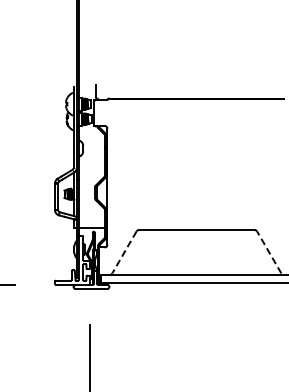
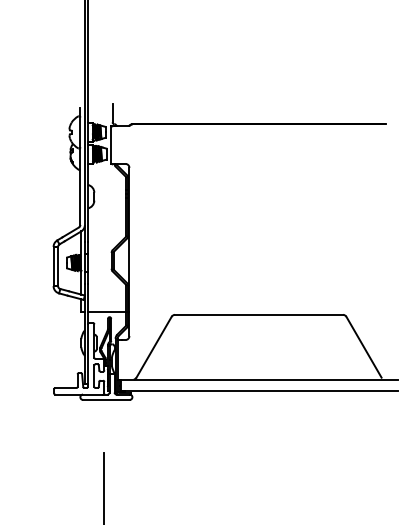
line: (124, 252) -> (154, 347), dashed -> solid
line: (268, 252) -> (362, 347), dashed -> solid

